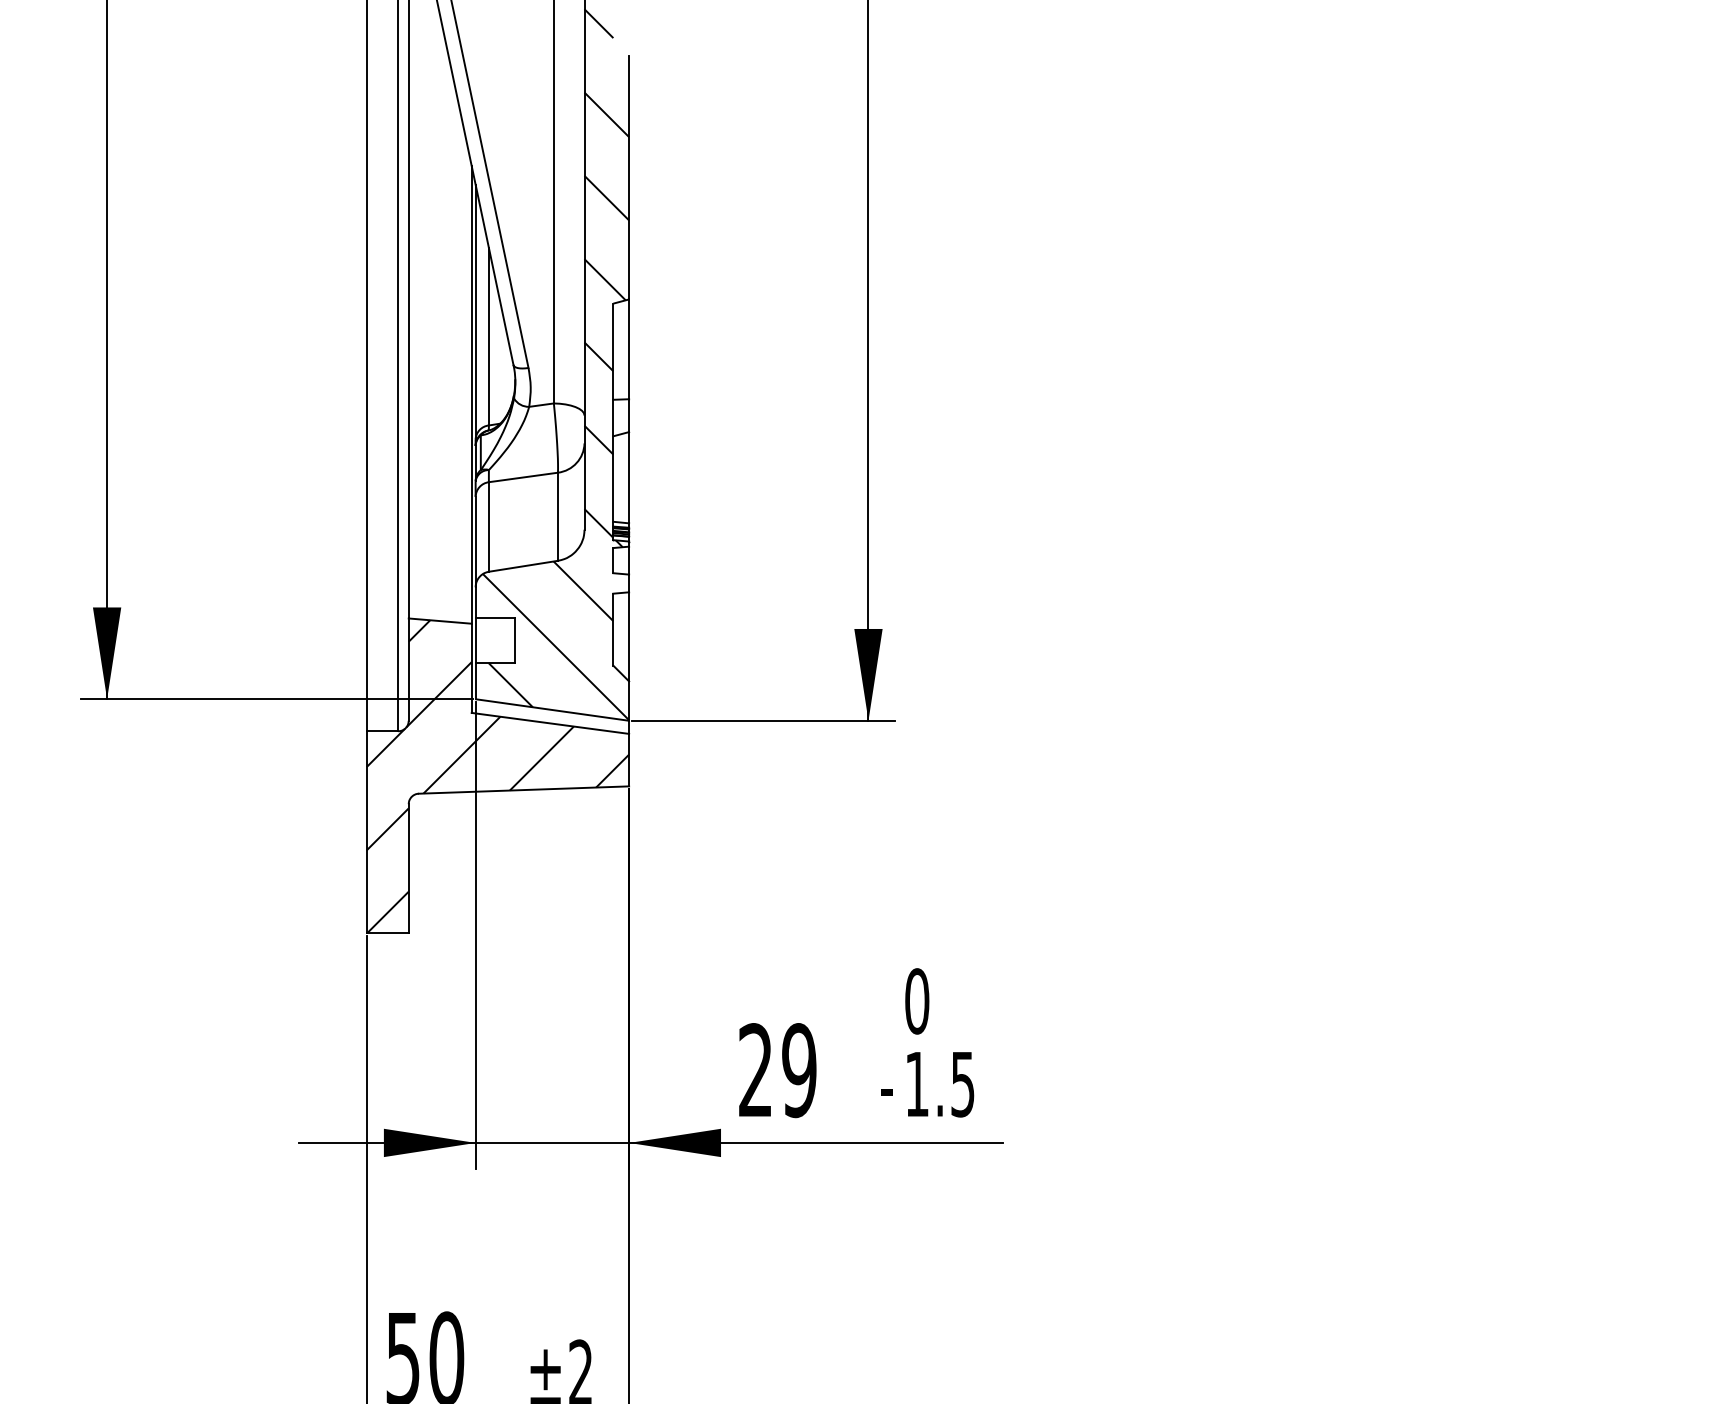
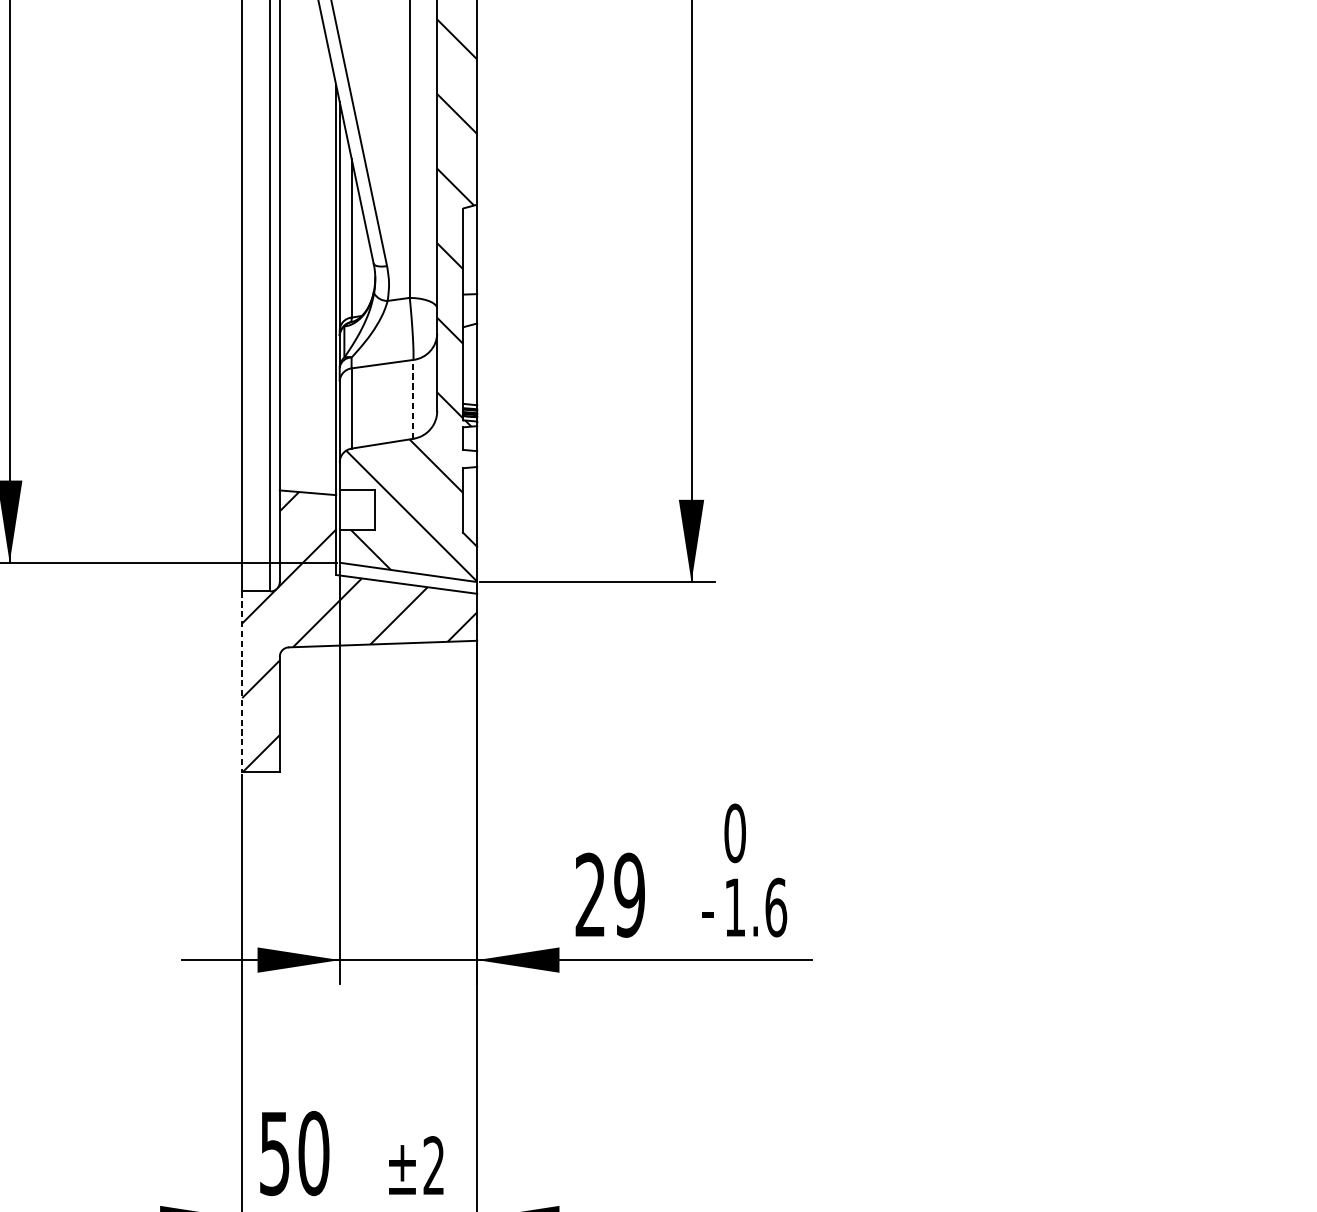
line: (557, 516) -> (413, 399), solid -> dashed
line: (366, 832) -> (242, 682), solid -> dashed
text: (963, 1084) -> (776, 907), 1.5 -> 1.6

